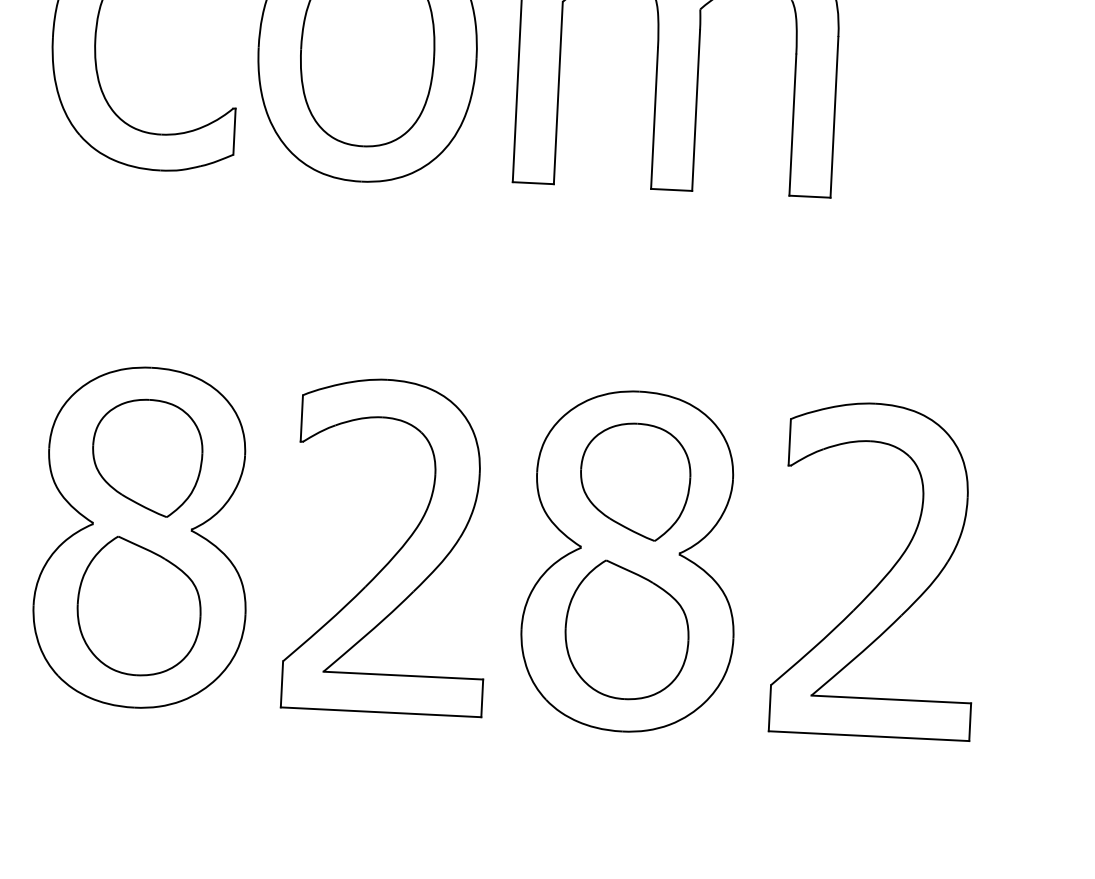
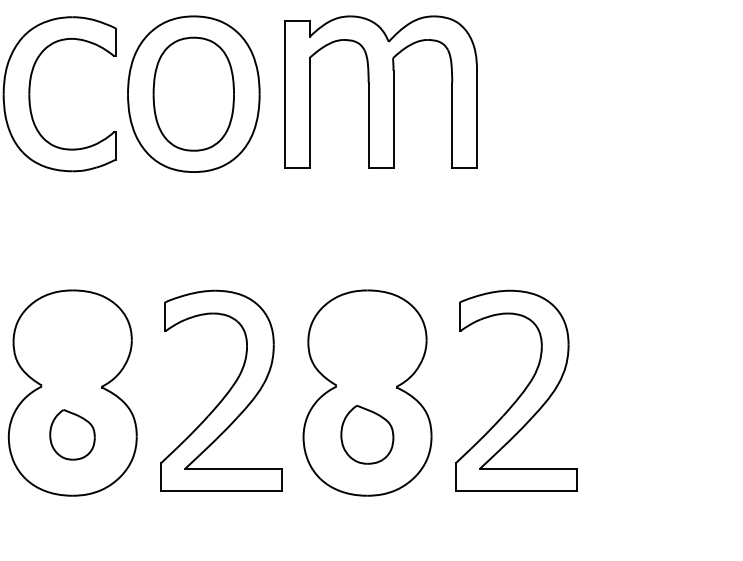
part: (146, 457) -> (72, 344), removed
part: (634, 481) -> (367, 344), removed
part: (139, 606) -> (72, 434), size x0.6
part: (627, 630) -> (367, 434), size x0.7

